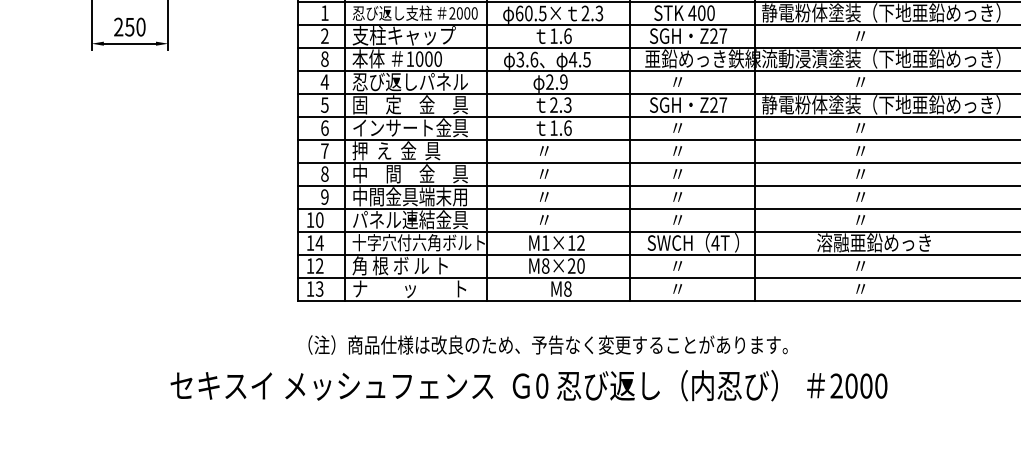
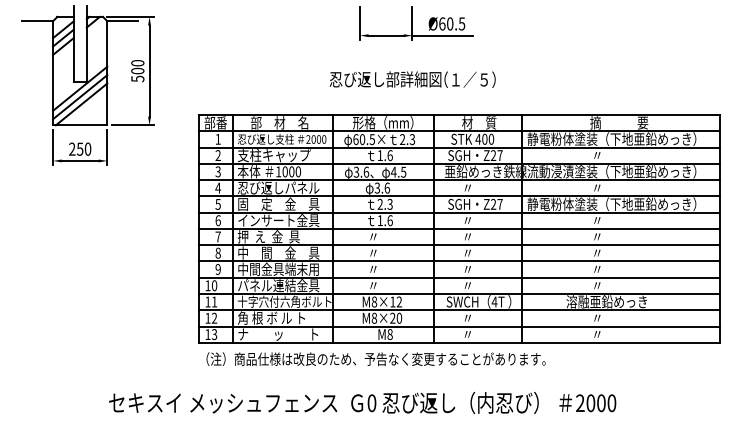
text: (323, 58) -> (217, 171), 8 -> 3
text: (557, 81) -> (382, 187), 2.9 -> 3.6
text: (319, 242) -> (214, 301), 14 -> 11
text: (545, 242) -> (374, 301), M1×12 -> M8×12
text: (547, 344) -> (375, 358), moved

